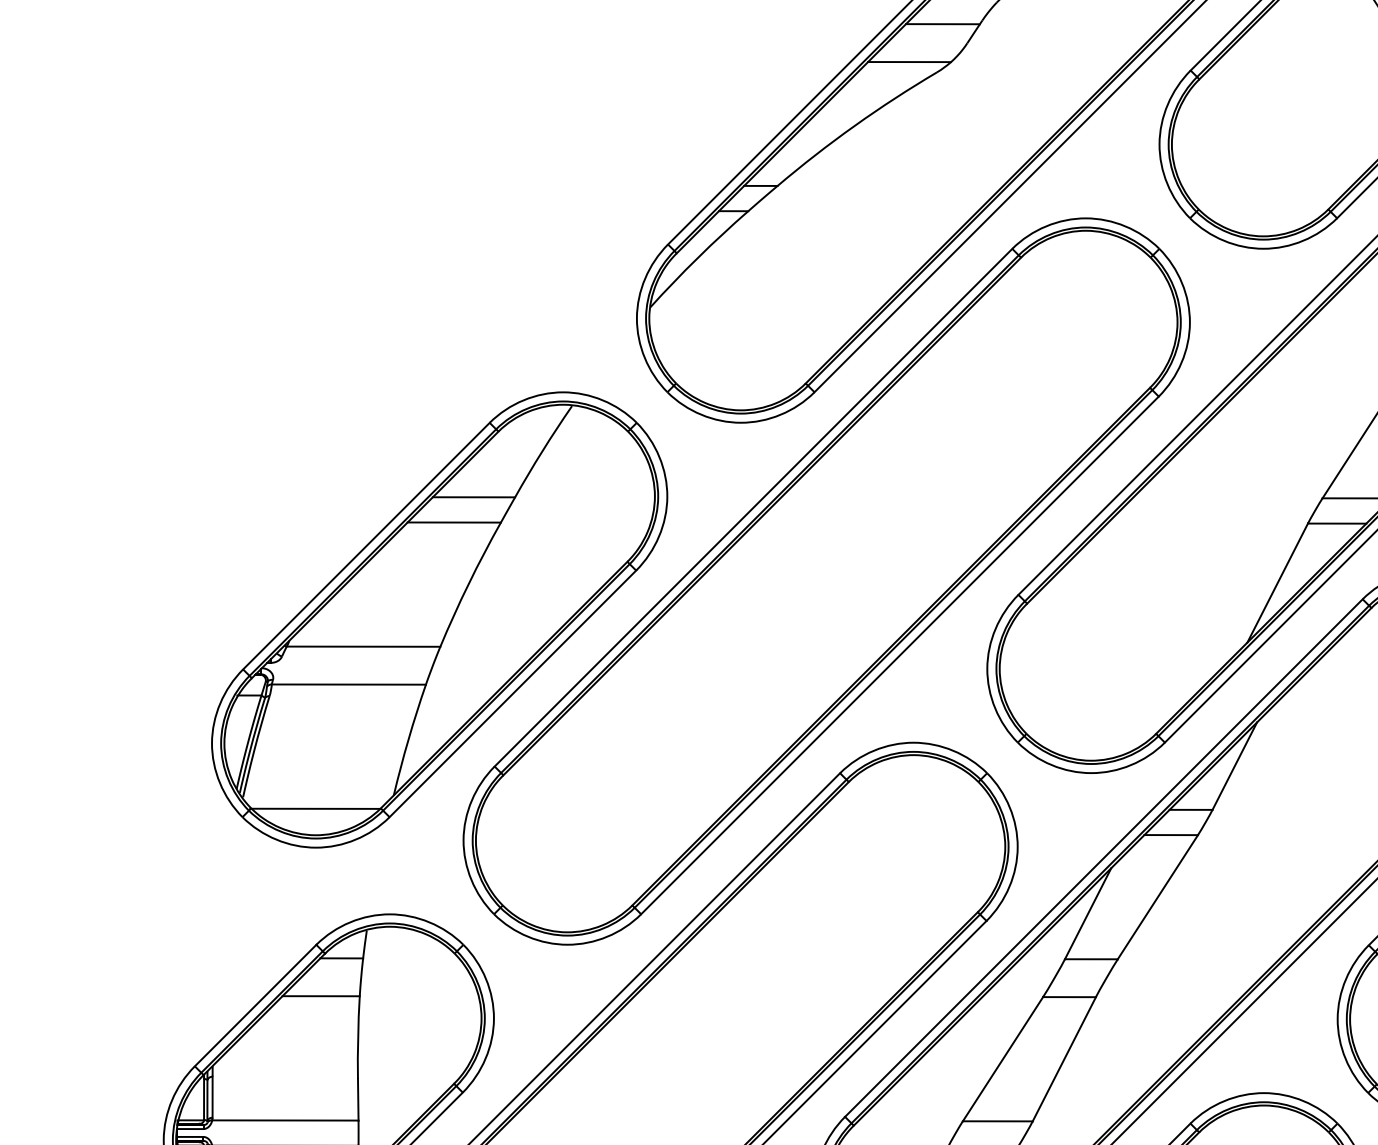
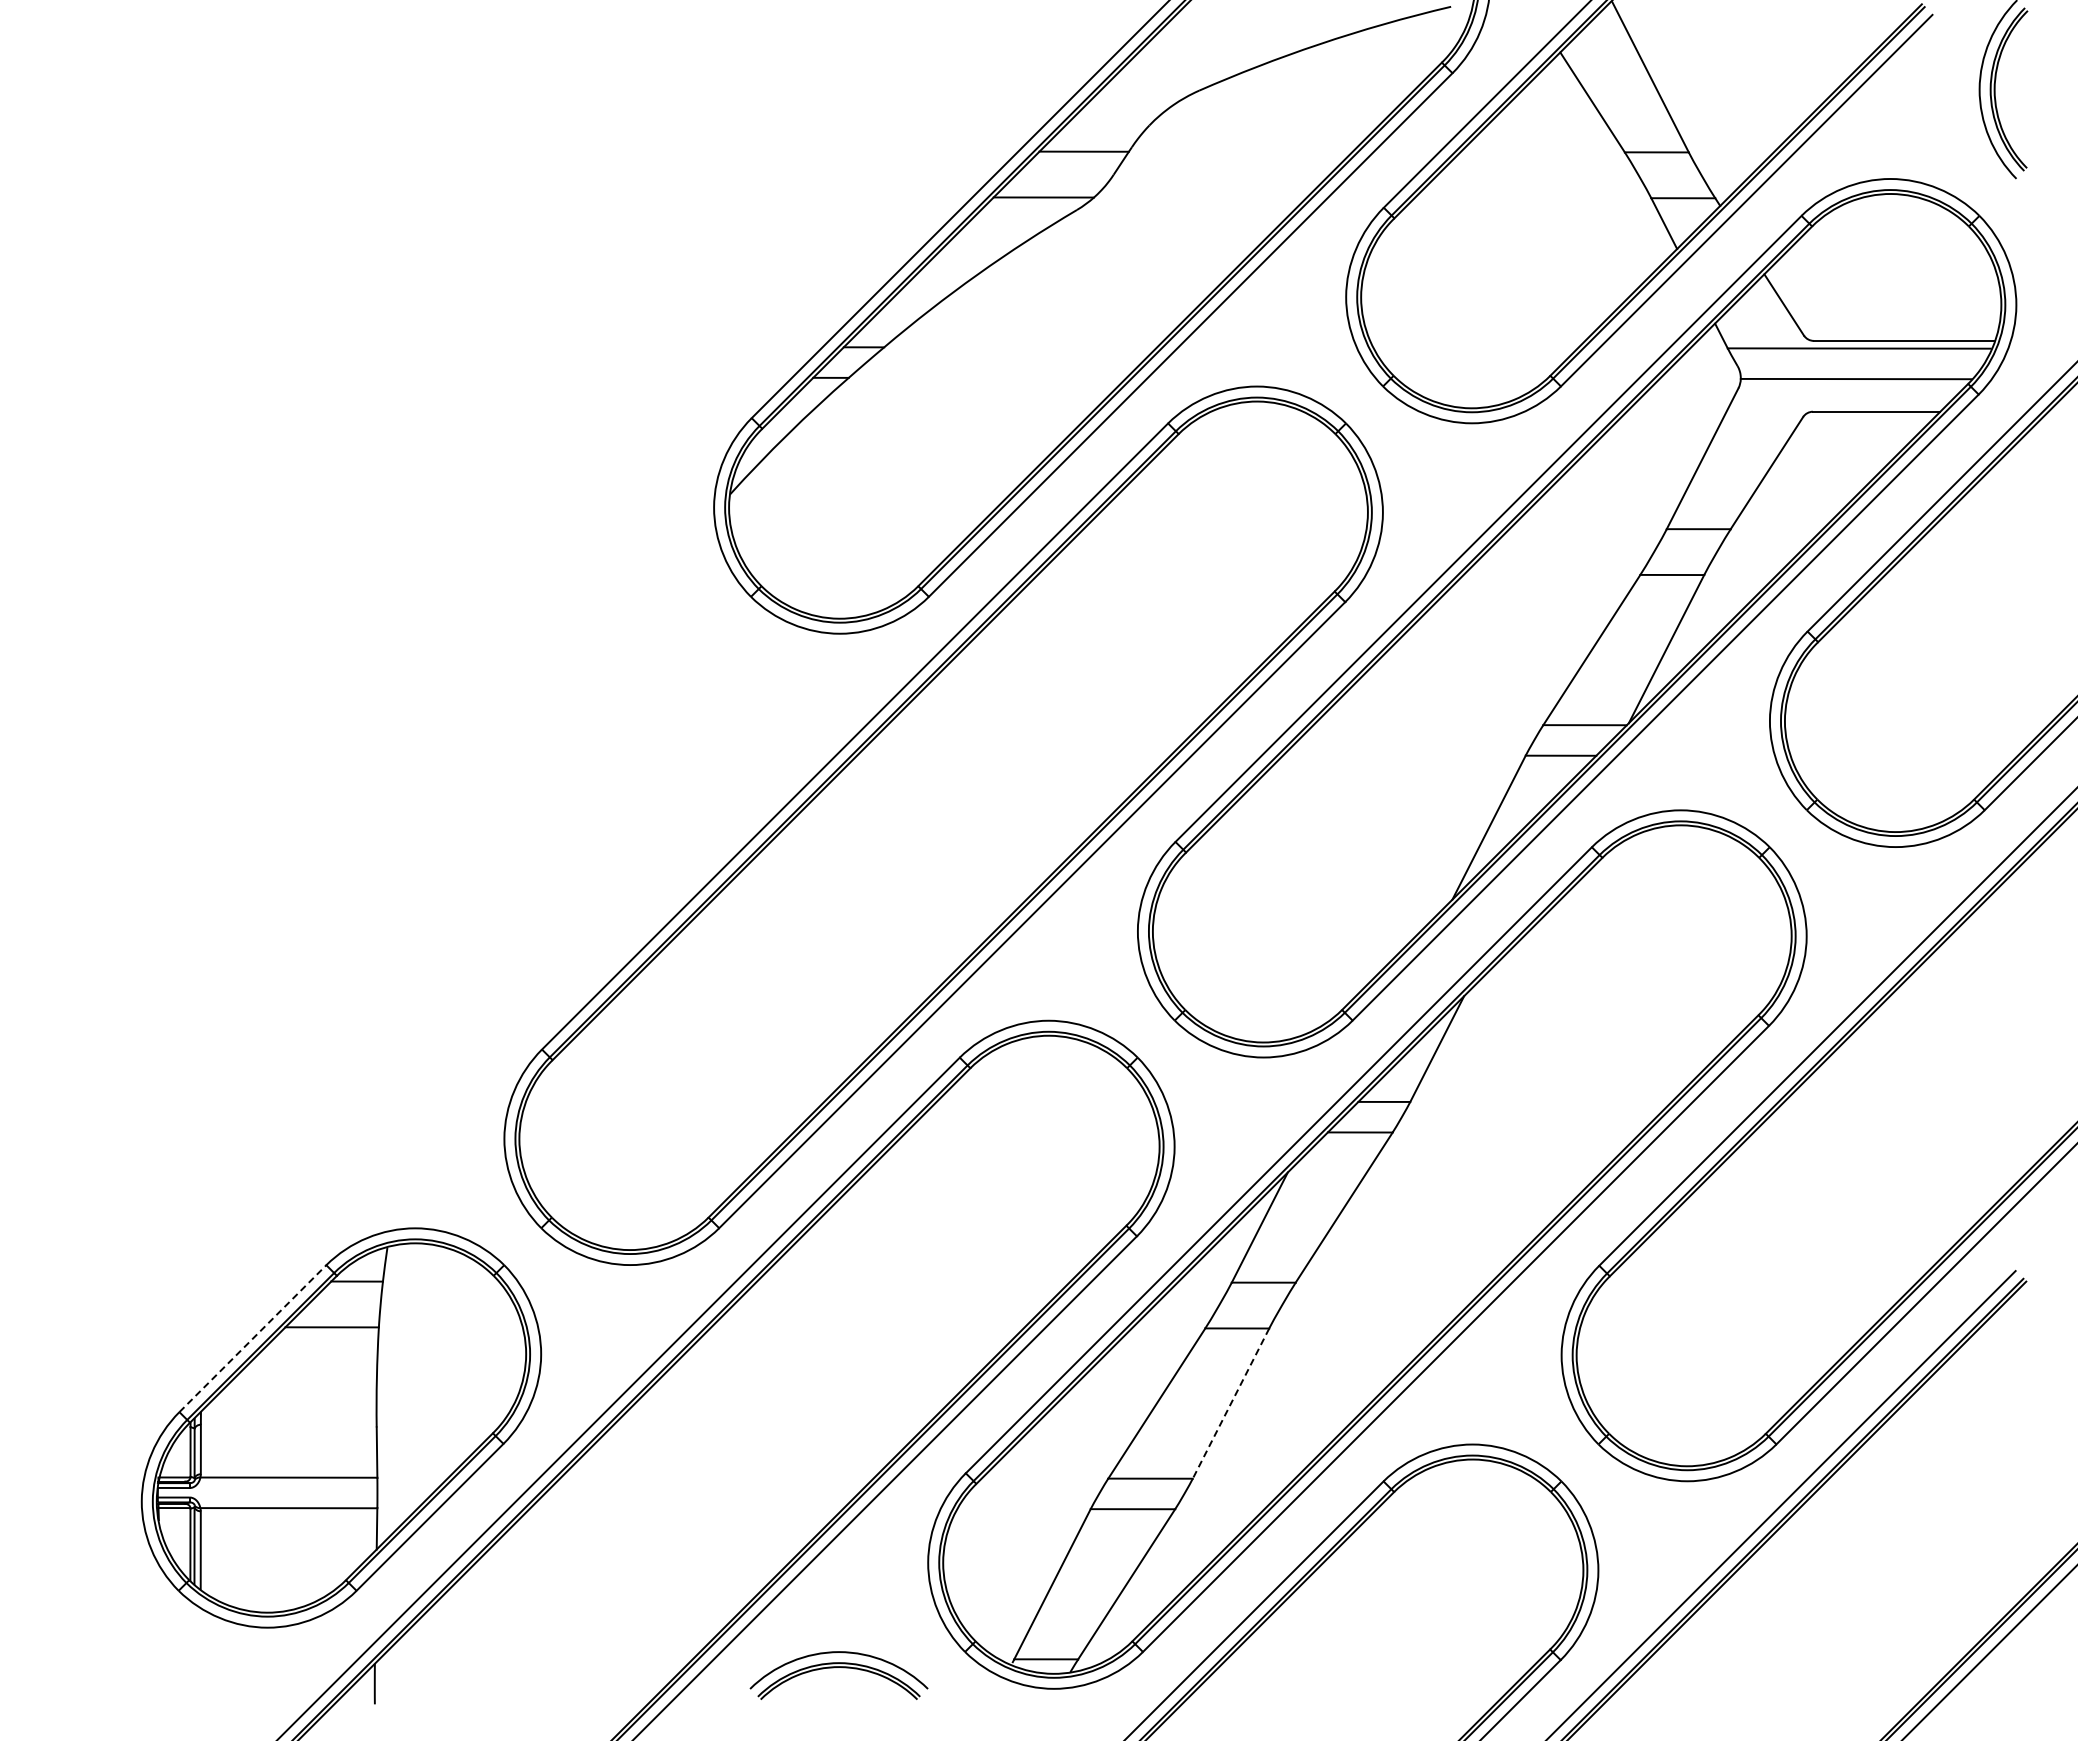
part: (439, 620) -> (475, 872), removed
line: (255, 1005) -> (252, 1338), solid -> dashed
line: (1063, 1060) -> (1230, 1404), solid -> dashed

